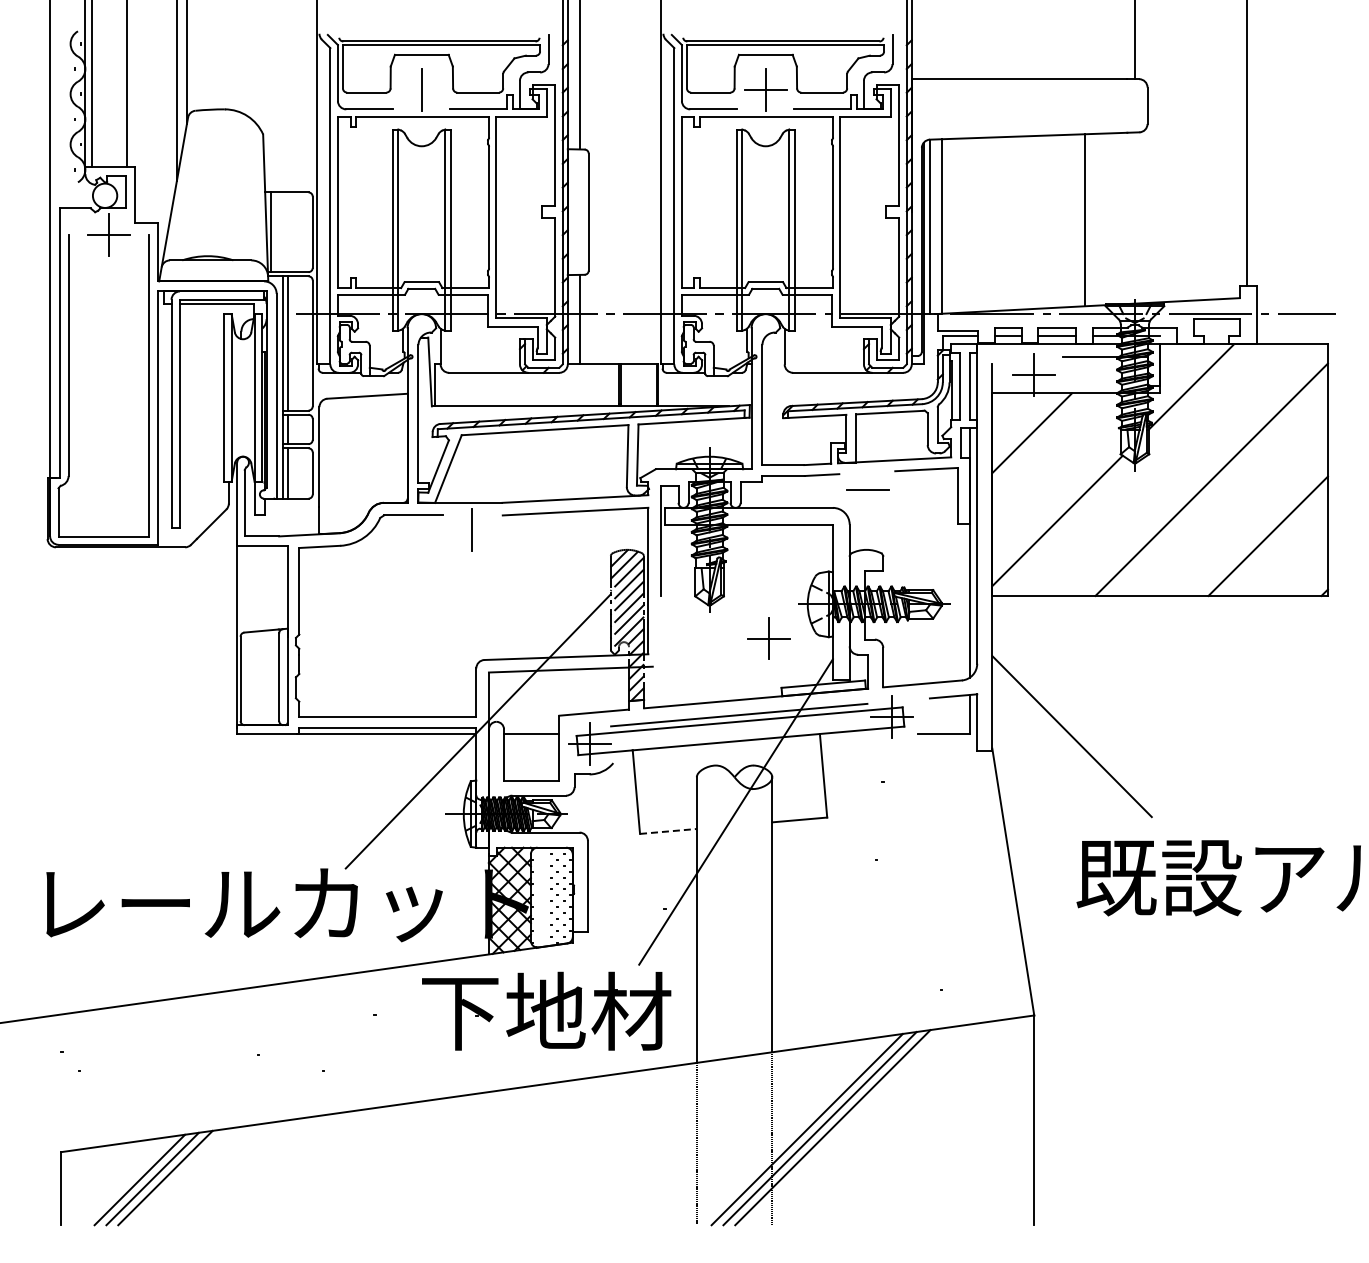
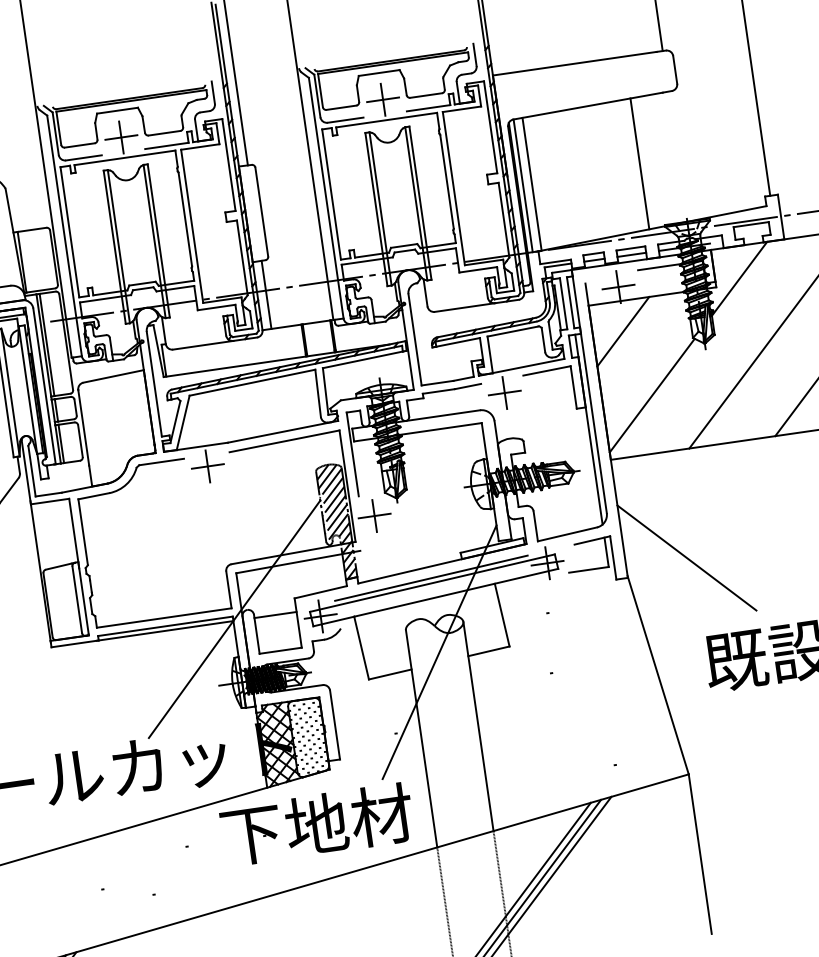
line: (421, 90) -> (121, 137), added
line: (868, 490) -> (505, 393), added
line: (472, 529) -> (208, 466), added
part: (768, 638) -> (374, 516), moved
line: (668, 831) -> (390, 674), dashed -> solid

